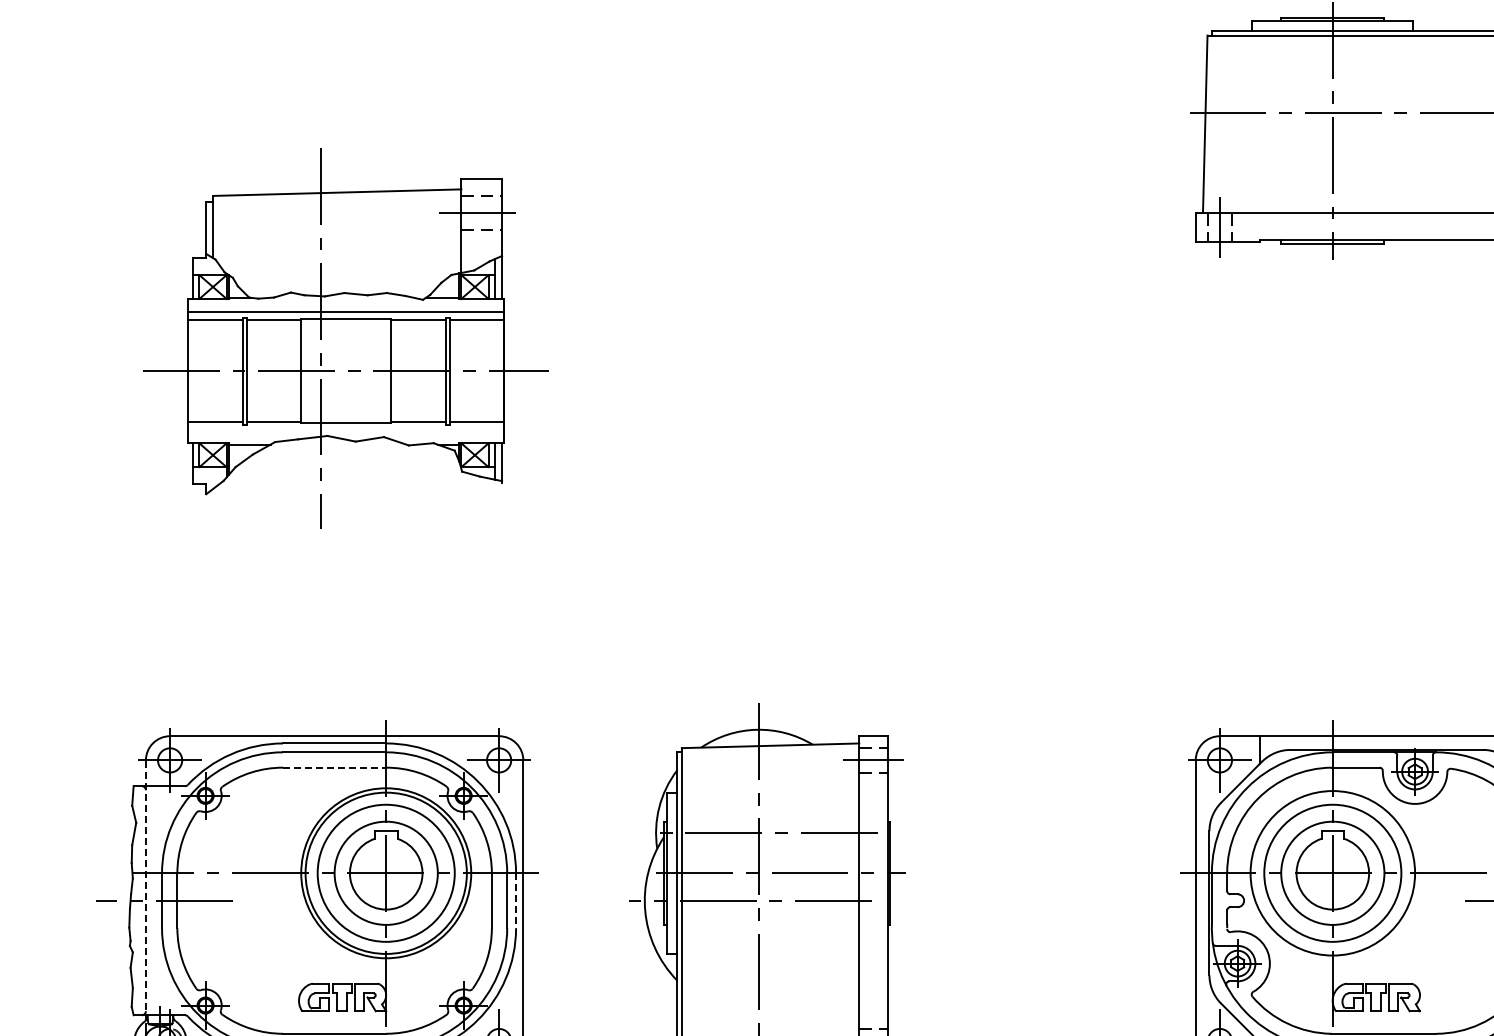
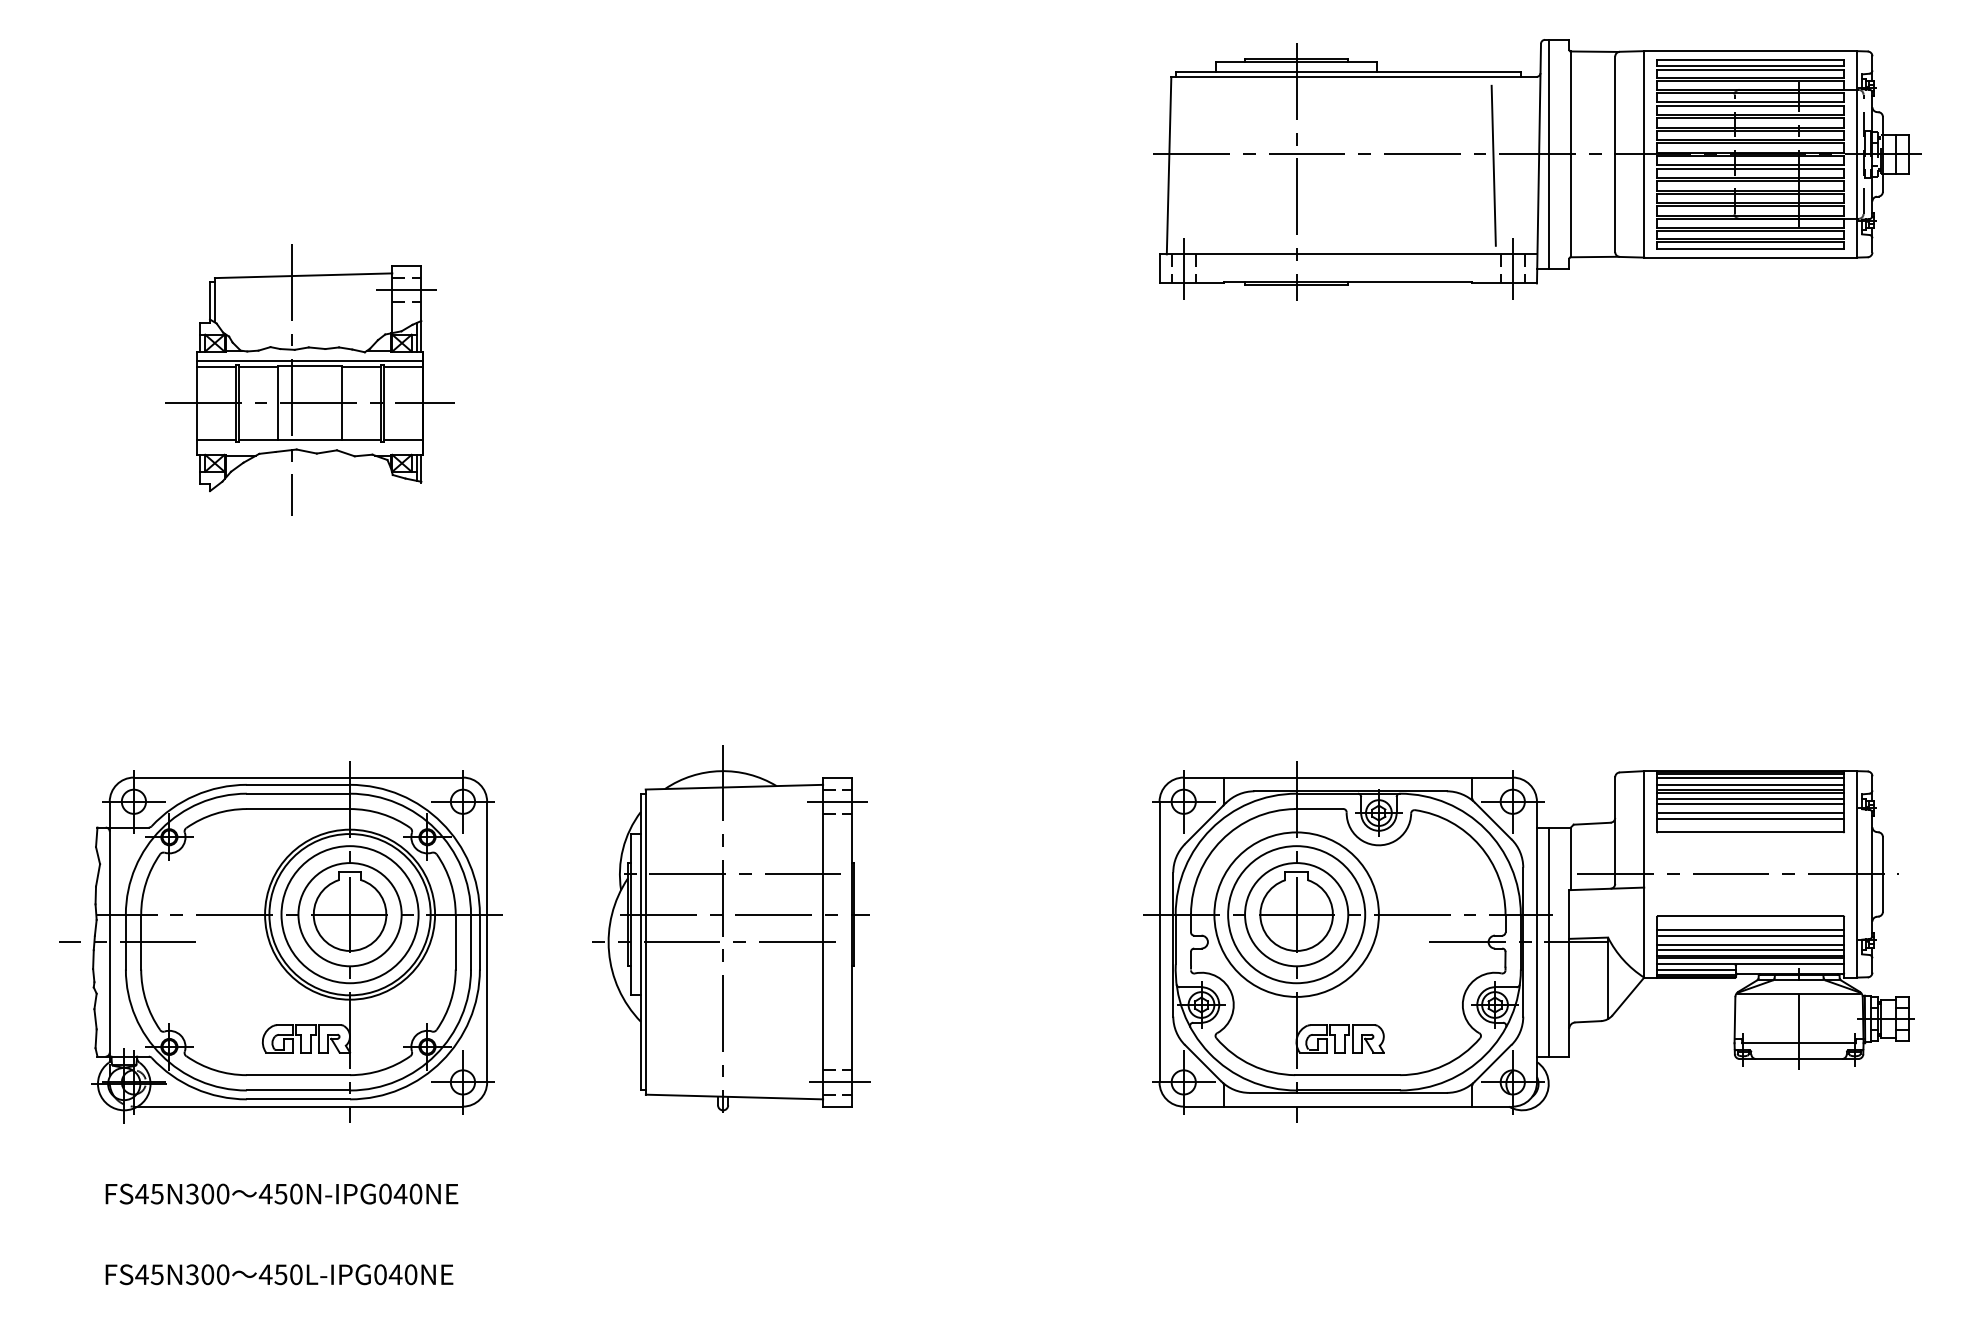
part: (345, 338) -> (309, 379), size x0.71
line: (334, 768) -> (298, 809), dashed -> solid
line: (145, 890) -> (109, 931), dashed -> solid
line: (515, 901) -> (479, 942), dashed -> solid

